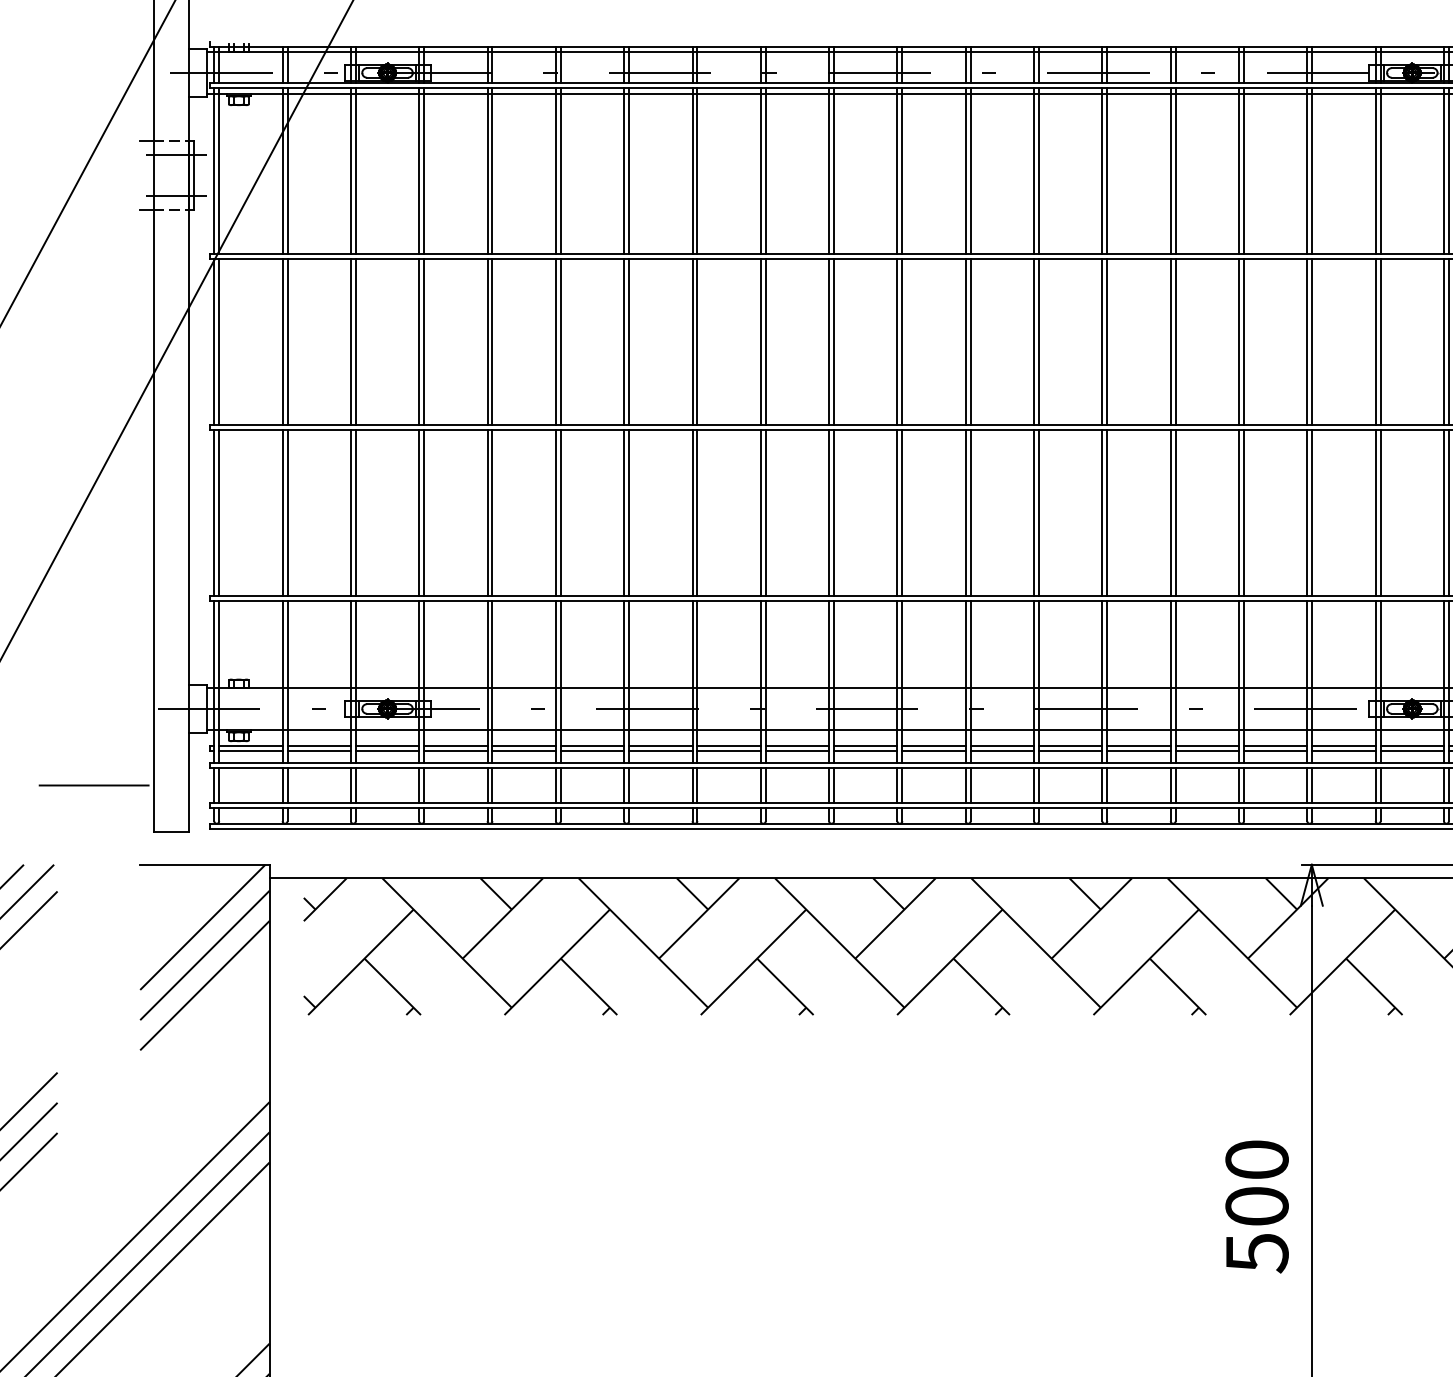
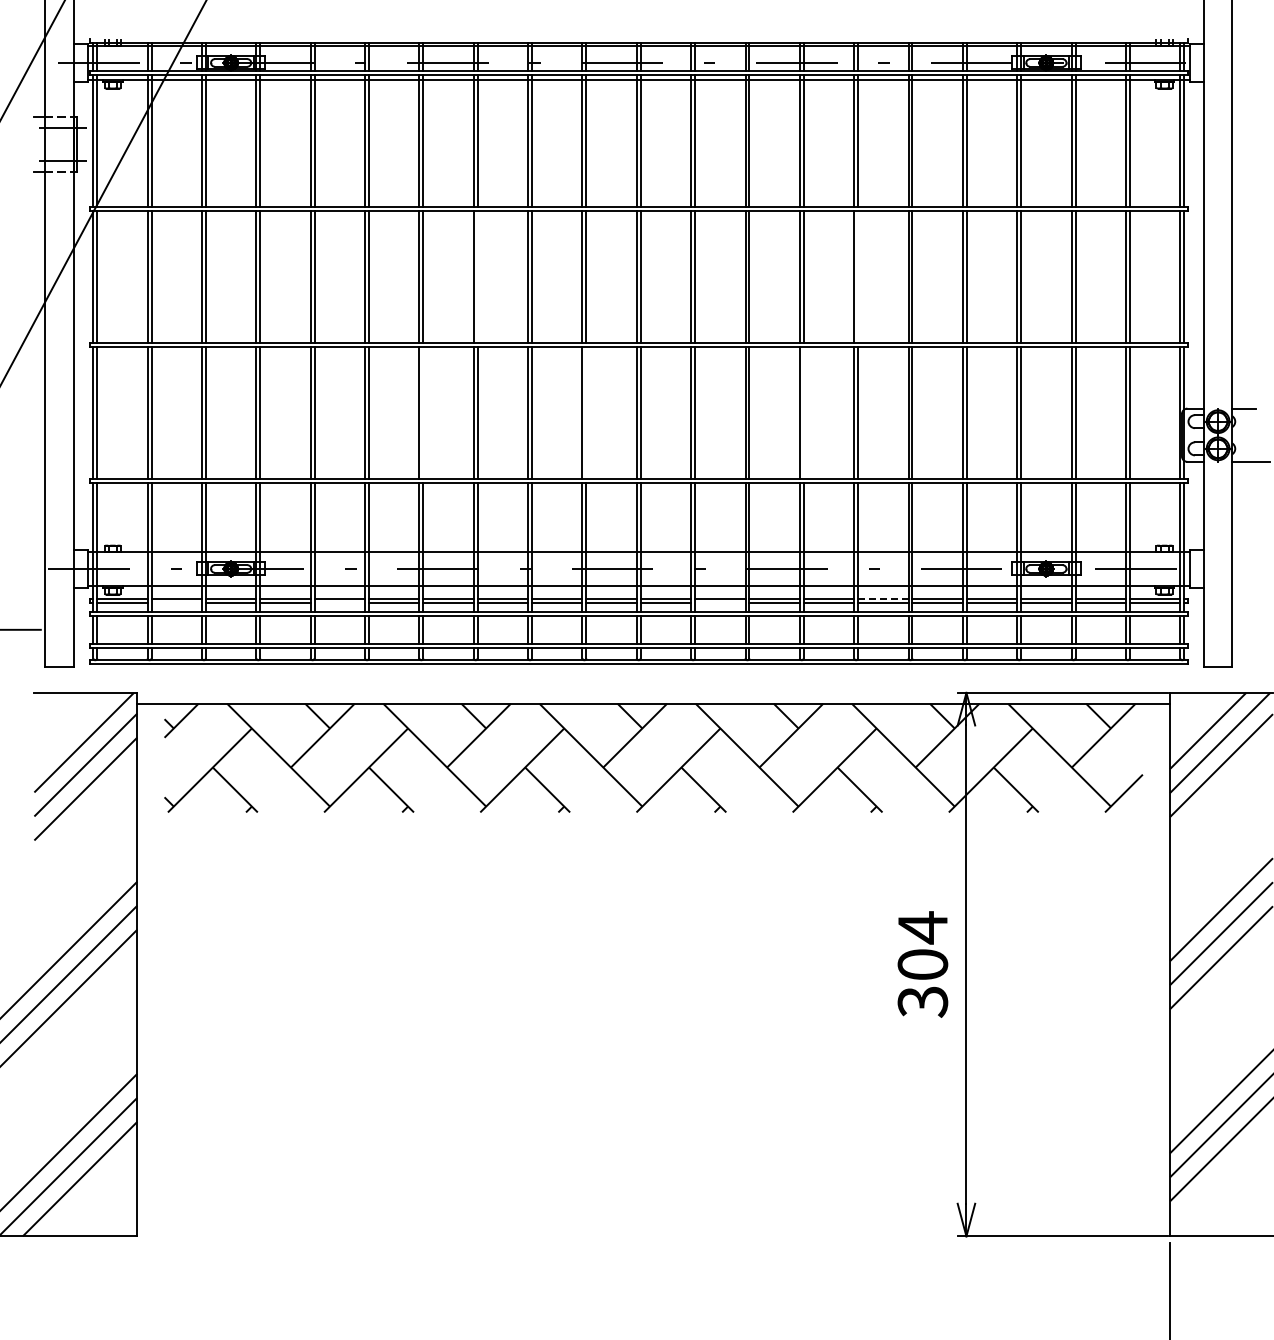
line: (697, 342) -> (477, 277), removed
line: (1176, 342) -> (858, 277), removed
line: (629, 512) -> (423, 412), removed
line: (834, 512) -> (586, 412), removed
line: (1106, 512) -> (803, 412), removed
line: (1206, 746) -> (882, 598), solid -> dashed
line: (318, 751) -> (176, 602), removed
line: (523, 751) -> (339, 602), removed
line: (1002, 751) -> (720, 602), removed
text: (1256, 1206) -> (922, 964), 500 -> 304

